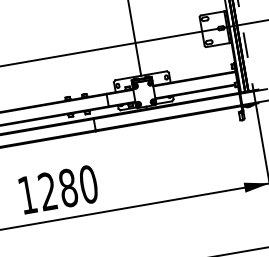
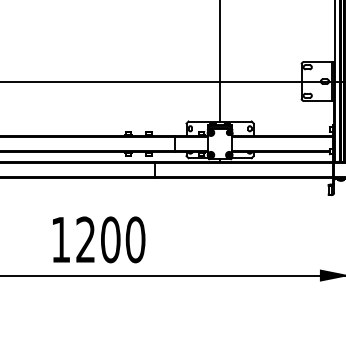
text: (68, 187) -> (110, 239), 1280 -> 1200

